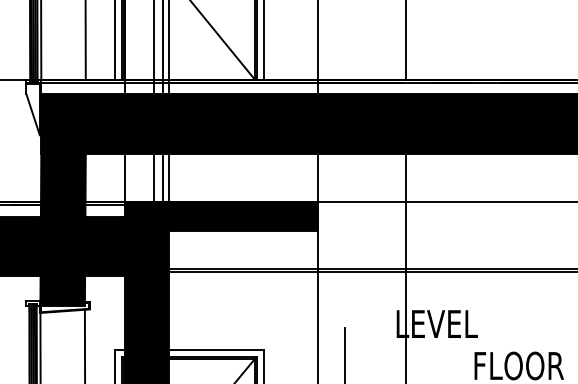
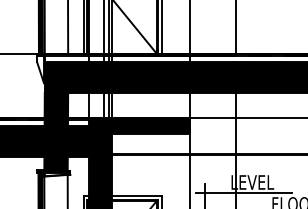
line: (421, 343) -> (244, 192), added

